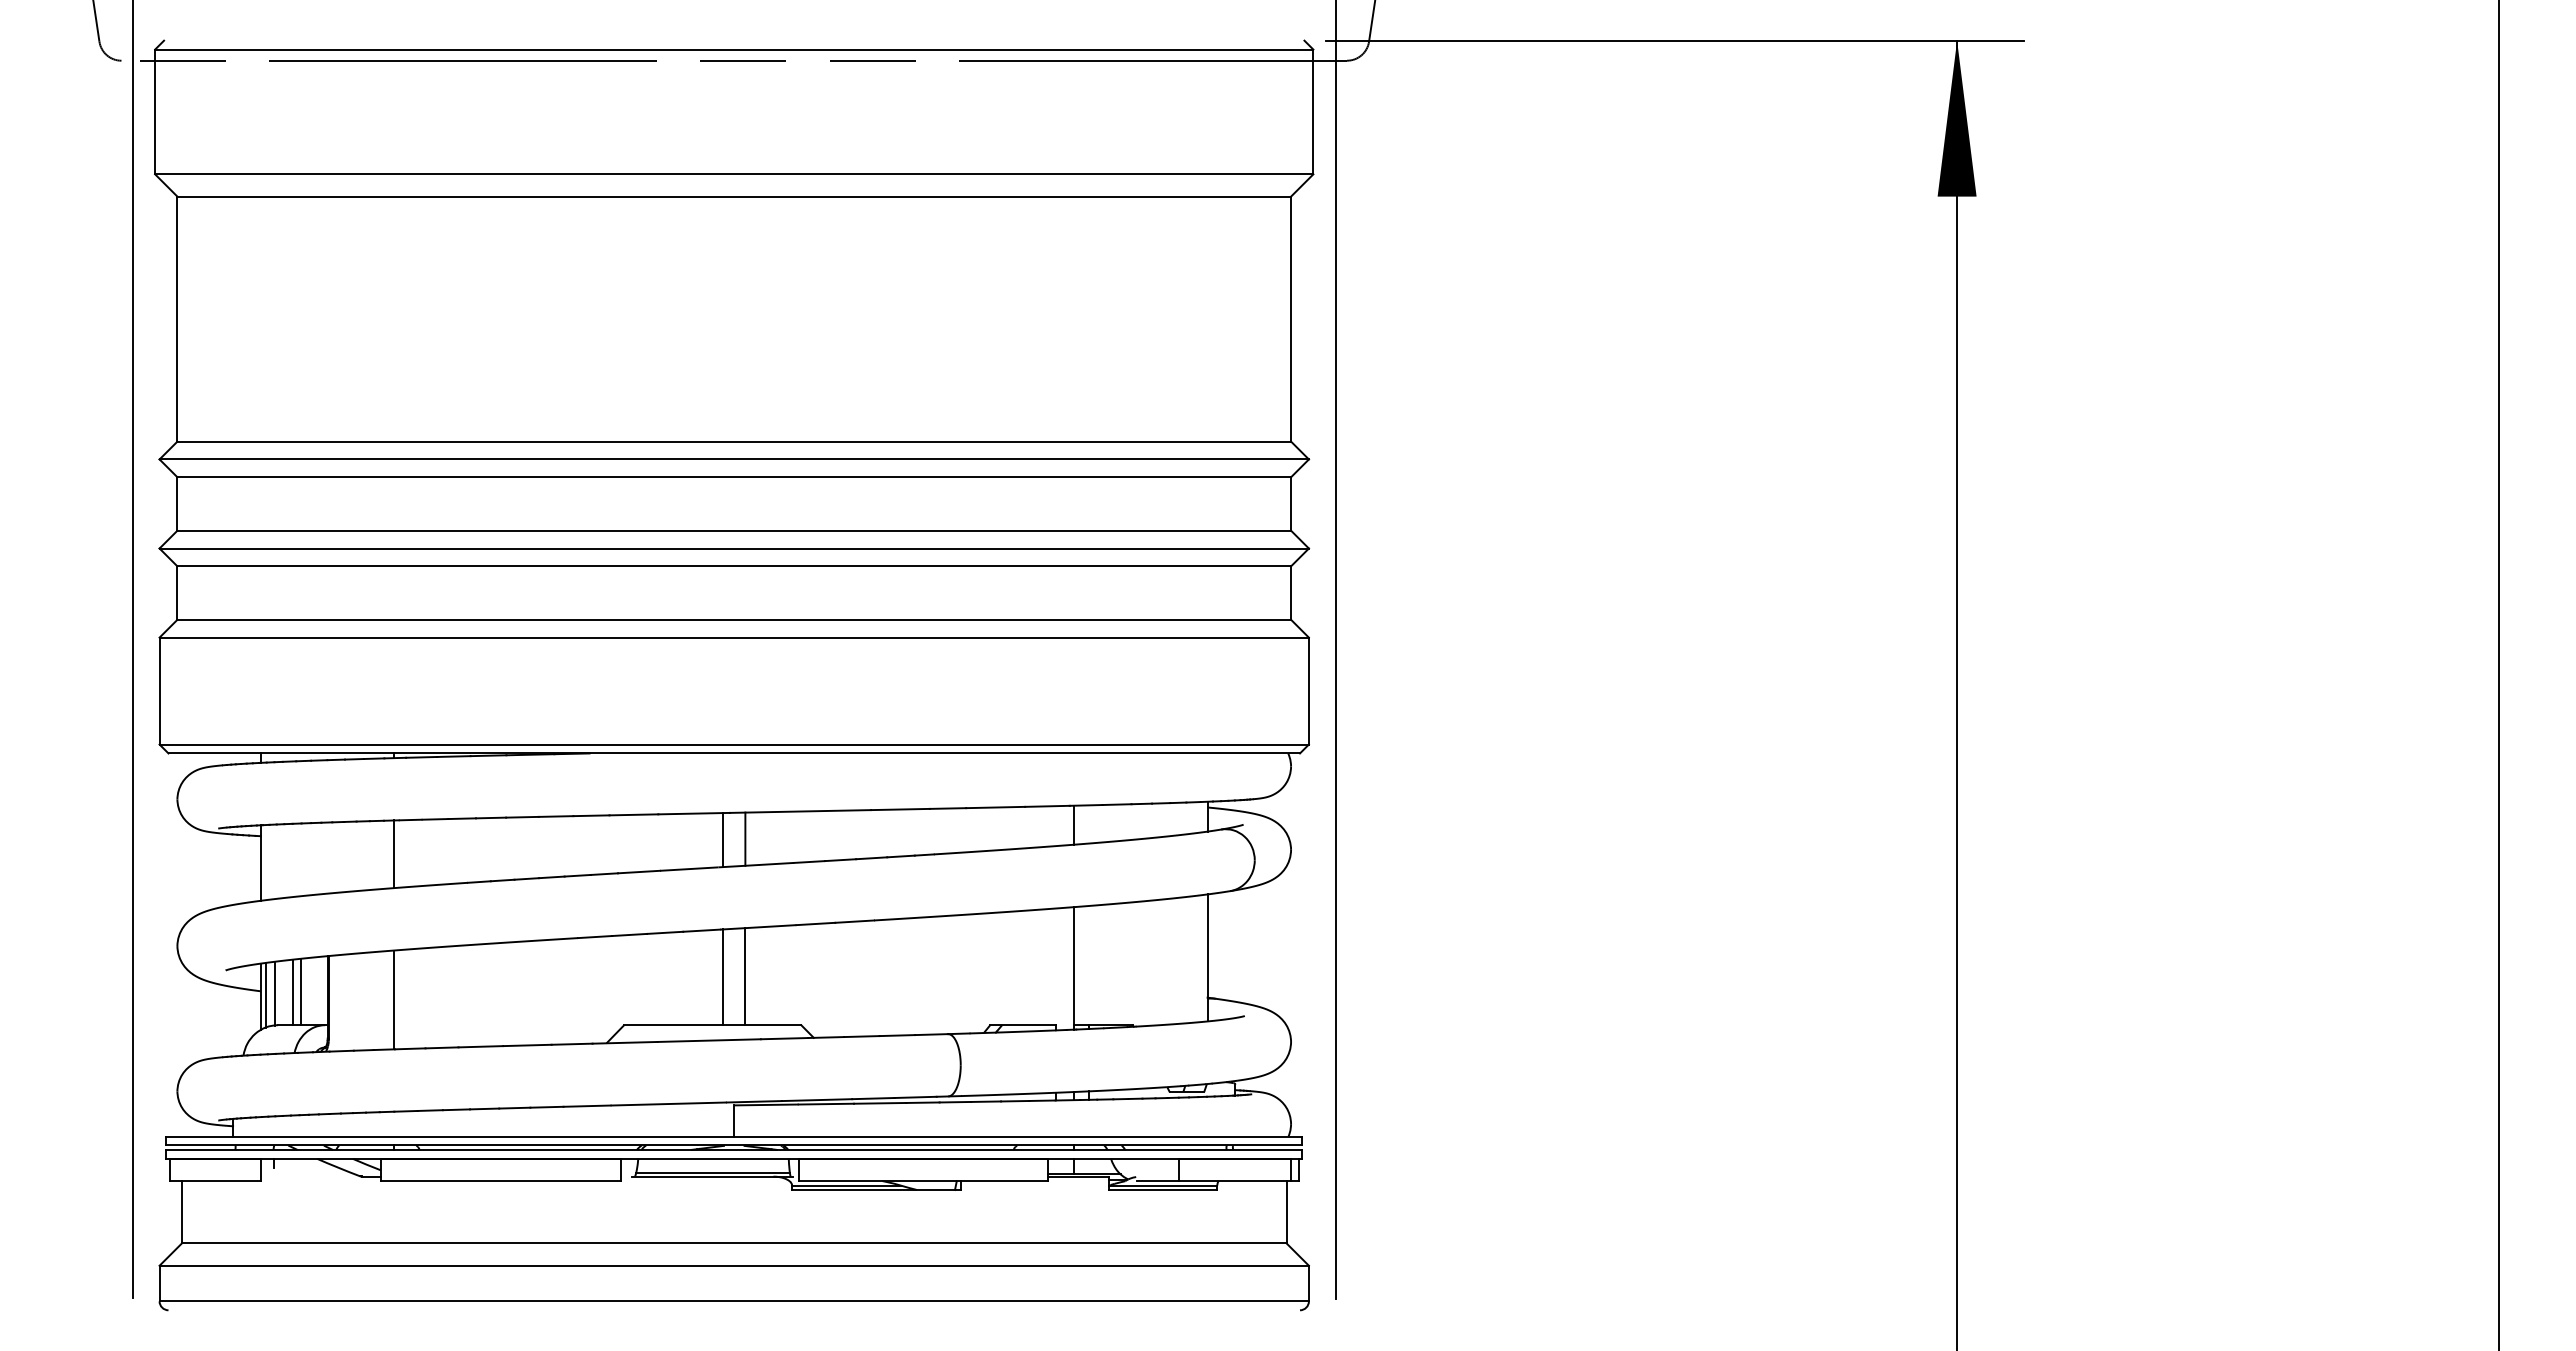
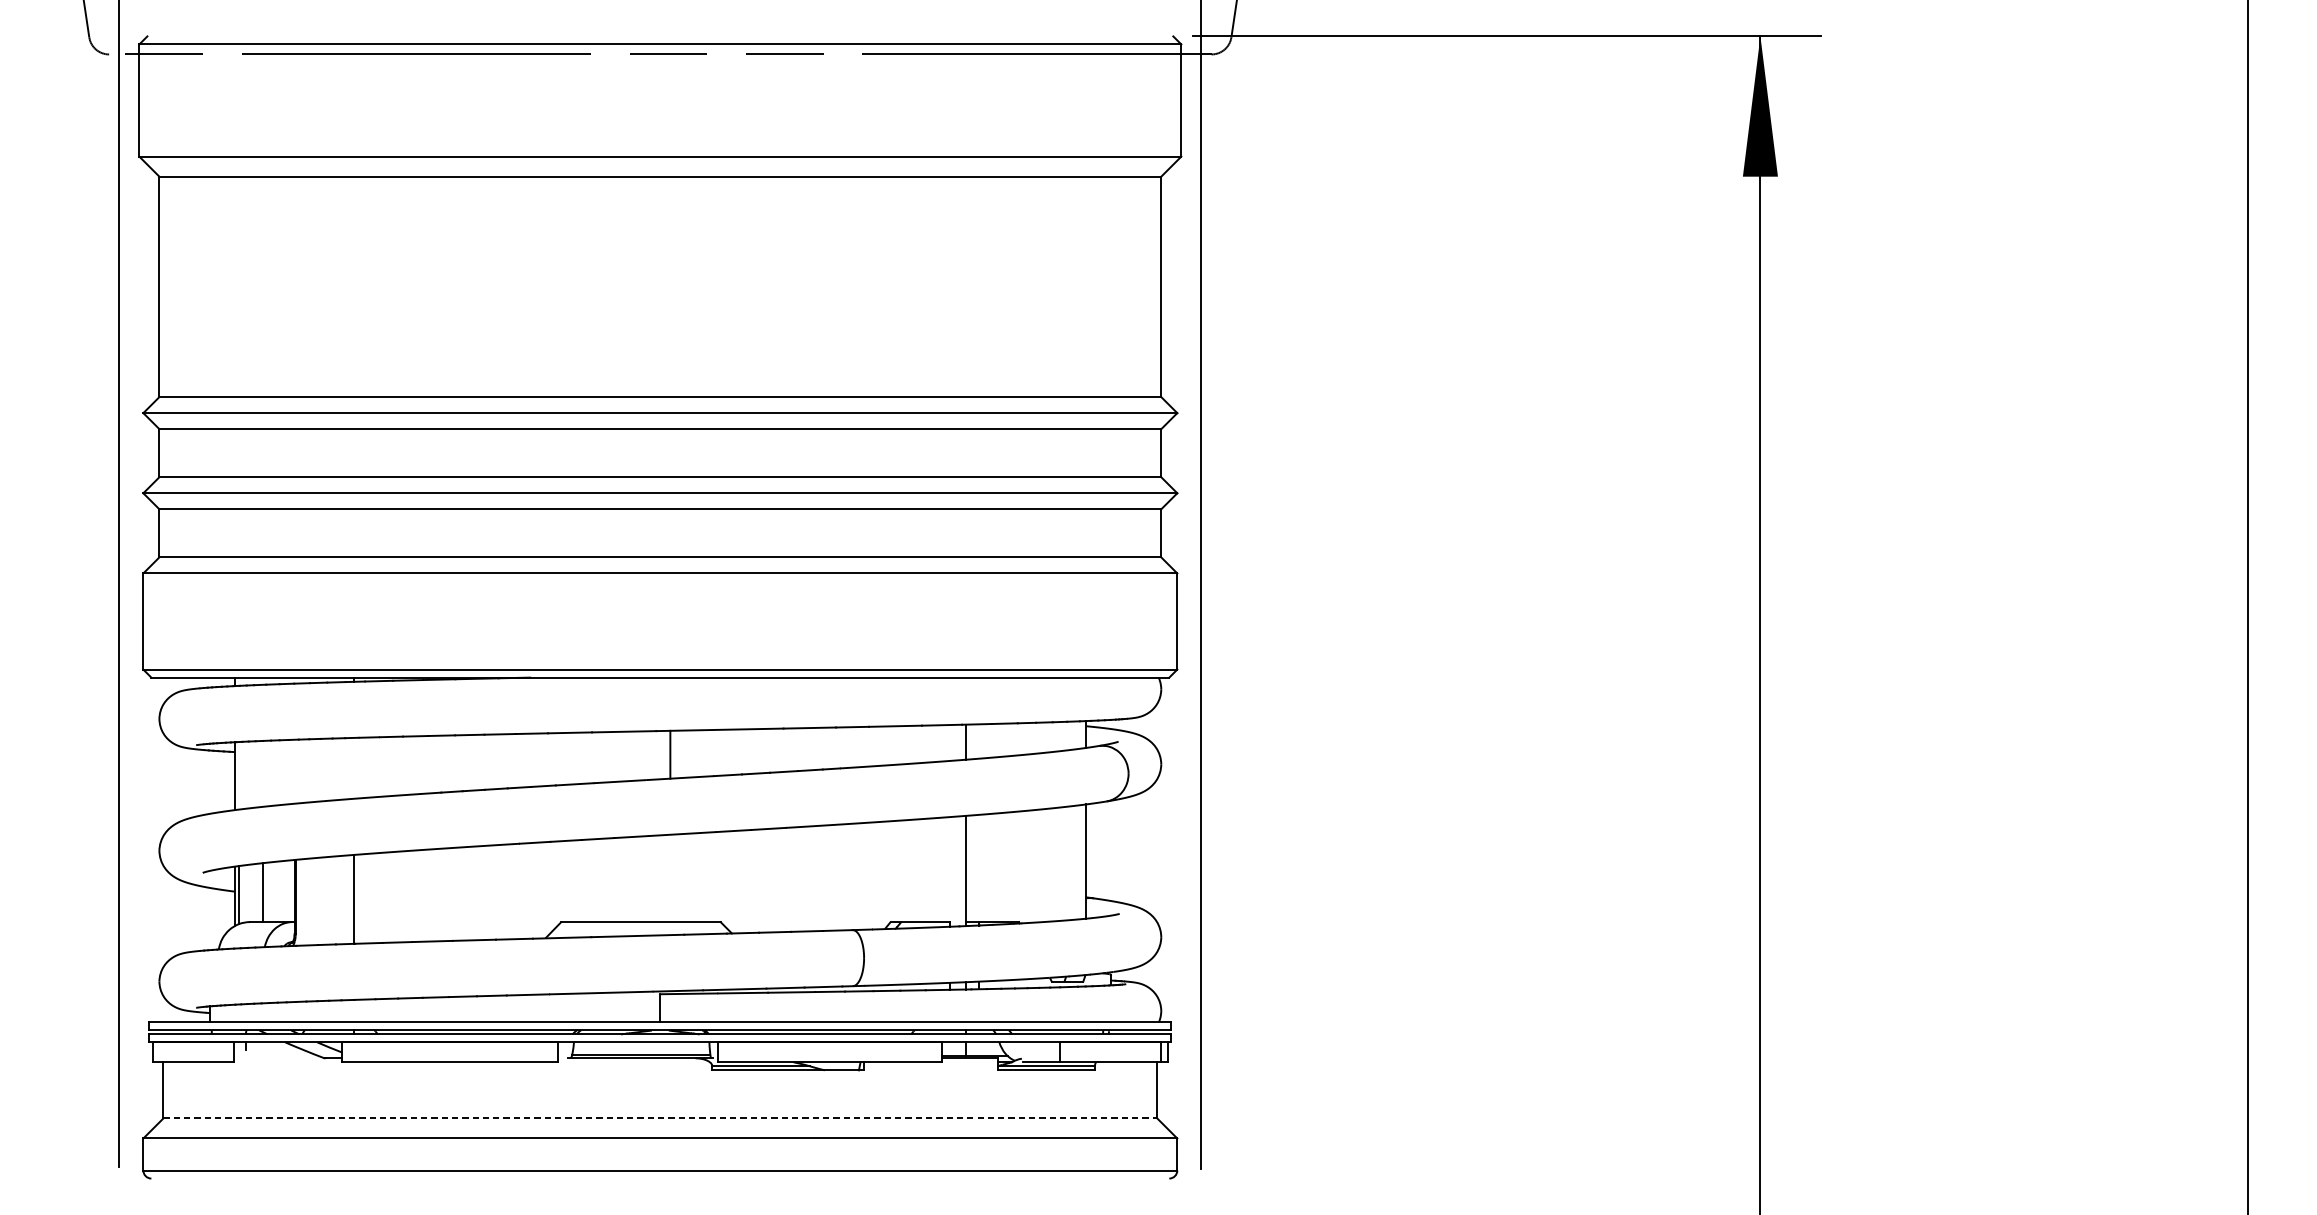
line: (723, 840) -> (650, 755), removed
line: (394, 854) -> (354, 768), removed
line: (745, 976) -> (670, 878), removed
line: (723, 977) -> (650, 879), removed
line: (301, 991) -> (271, 891), removed
line: (274, 993) -> (246, 893), removed
line: (734, 1243) -> (660, 1118), solid -> dashed

